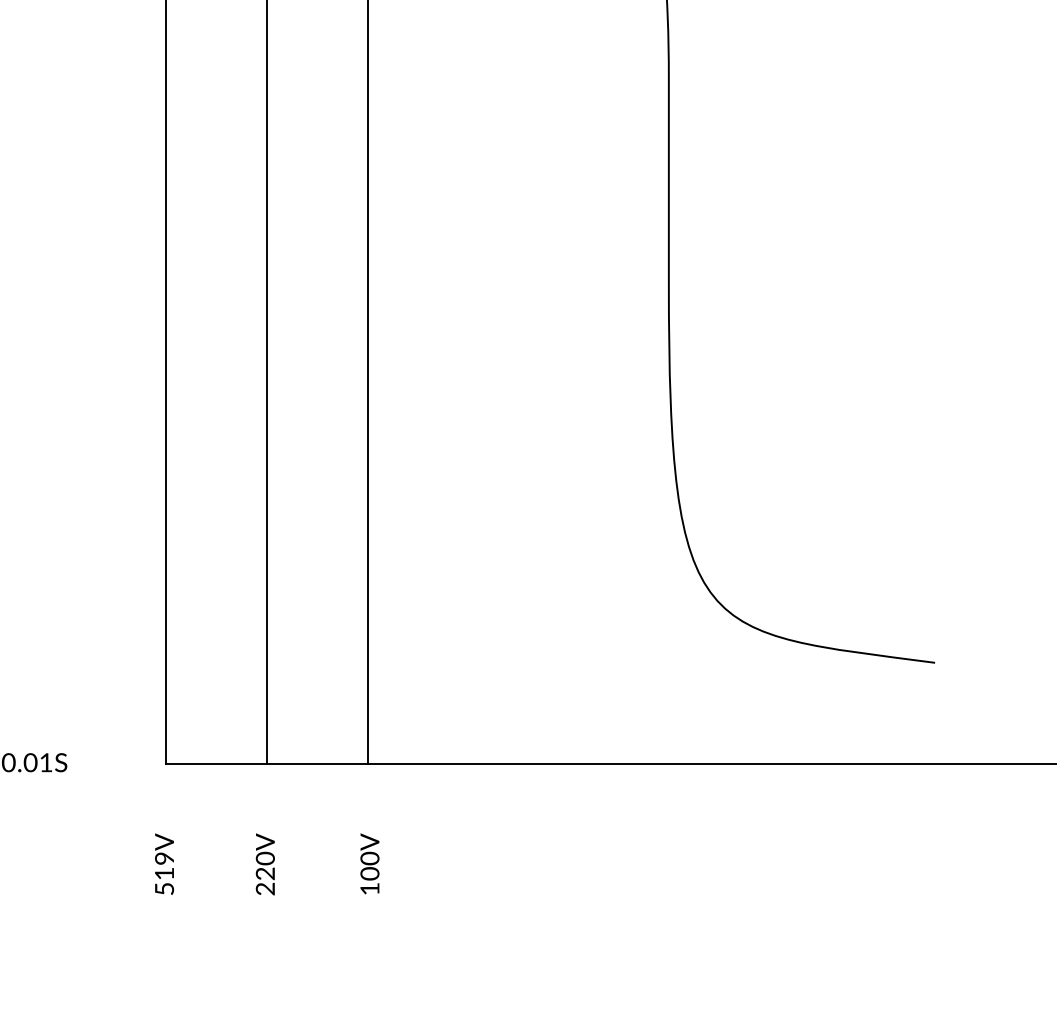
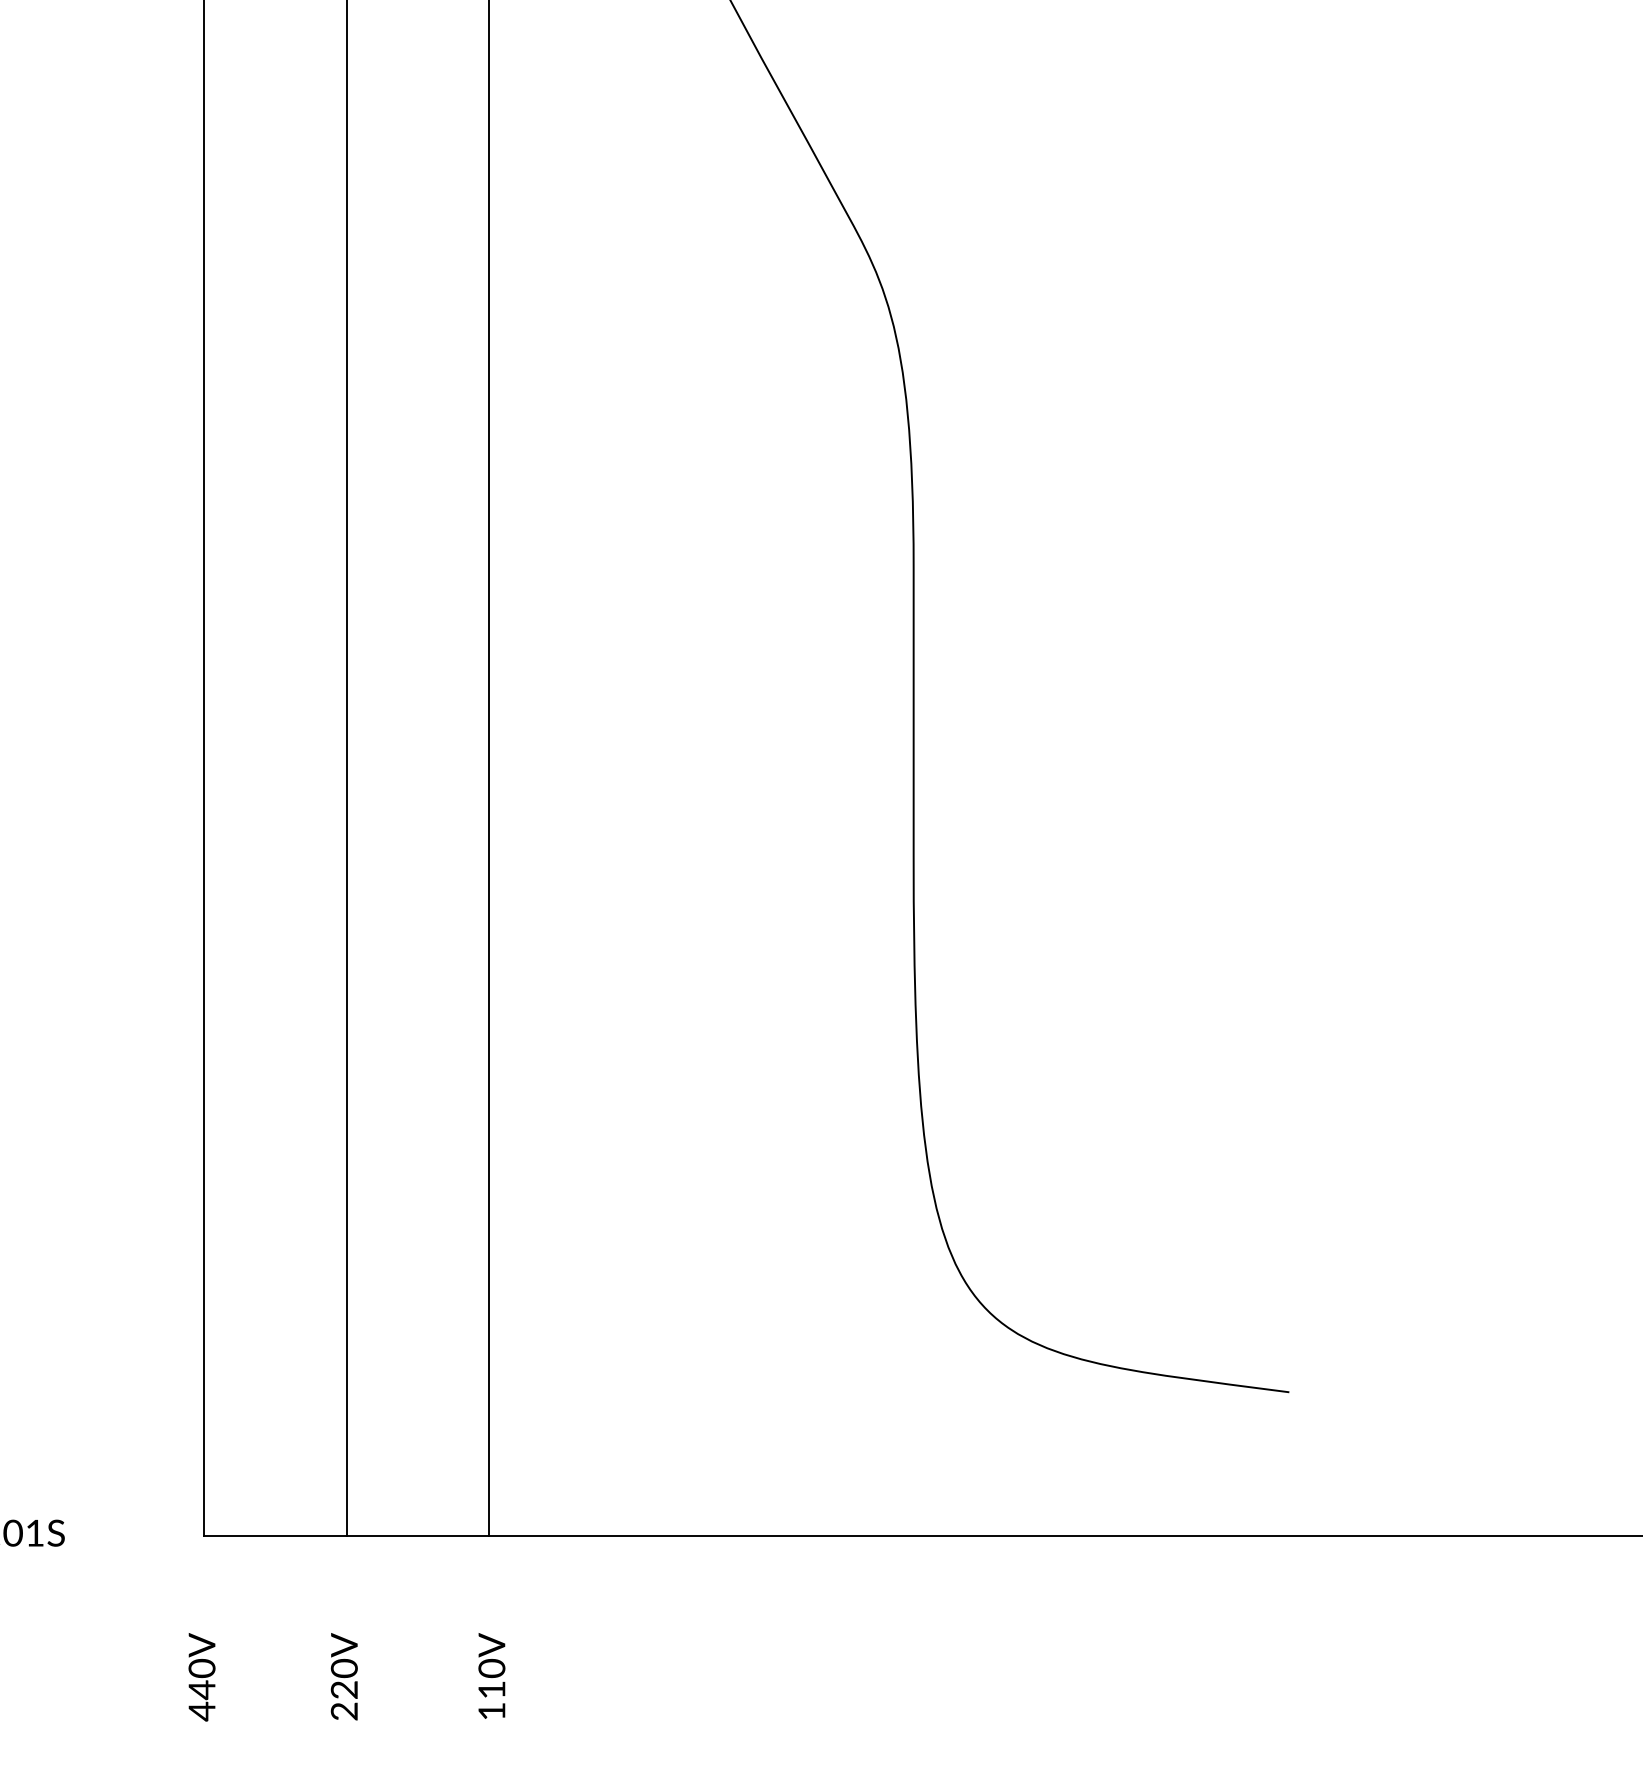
text: (164, 873) -> (201, 1689), 519V -> 440V
text: (369, 873) -> (491, 1689), 100V -> 110V

